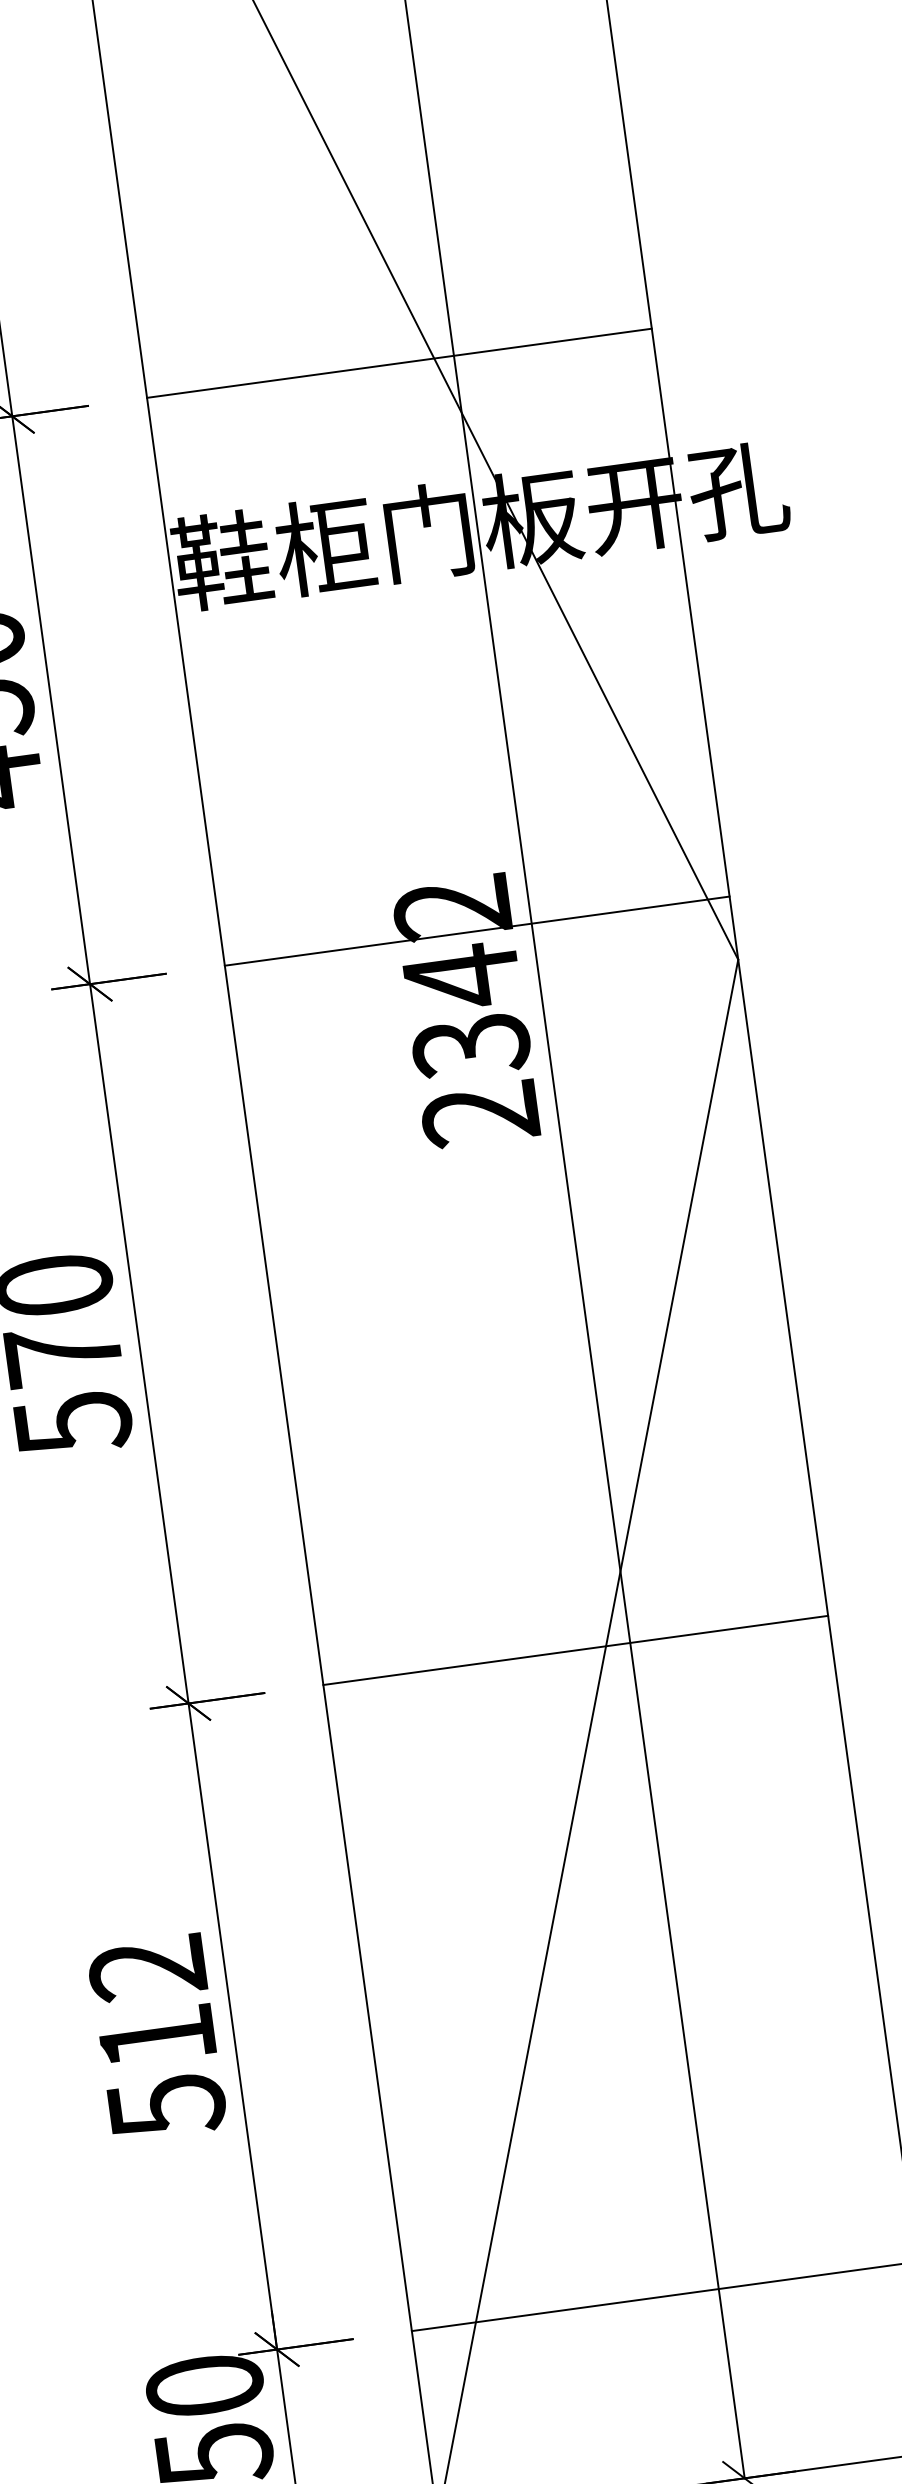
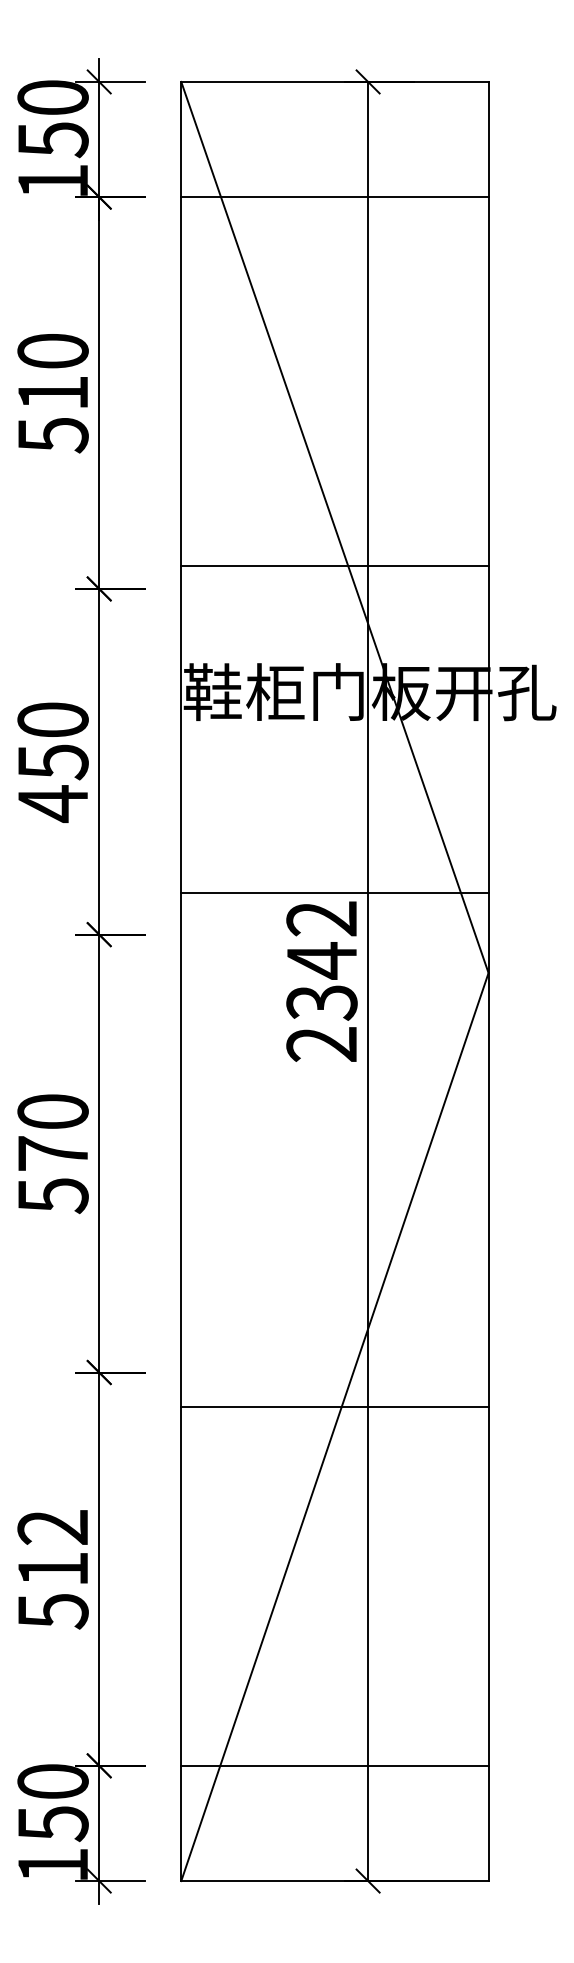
line: (398, 362) -> (334, 565), moved
line: (476, 931) -> (334, 892), moved
line: (575, 1650) -> (334, 1406), moved

